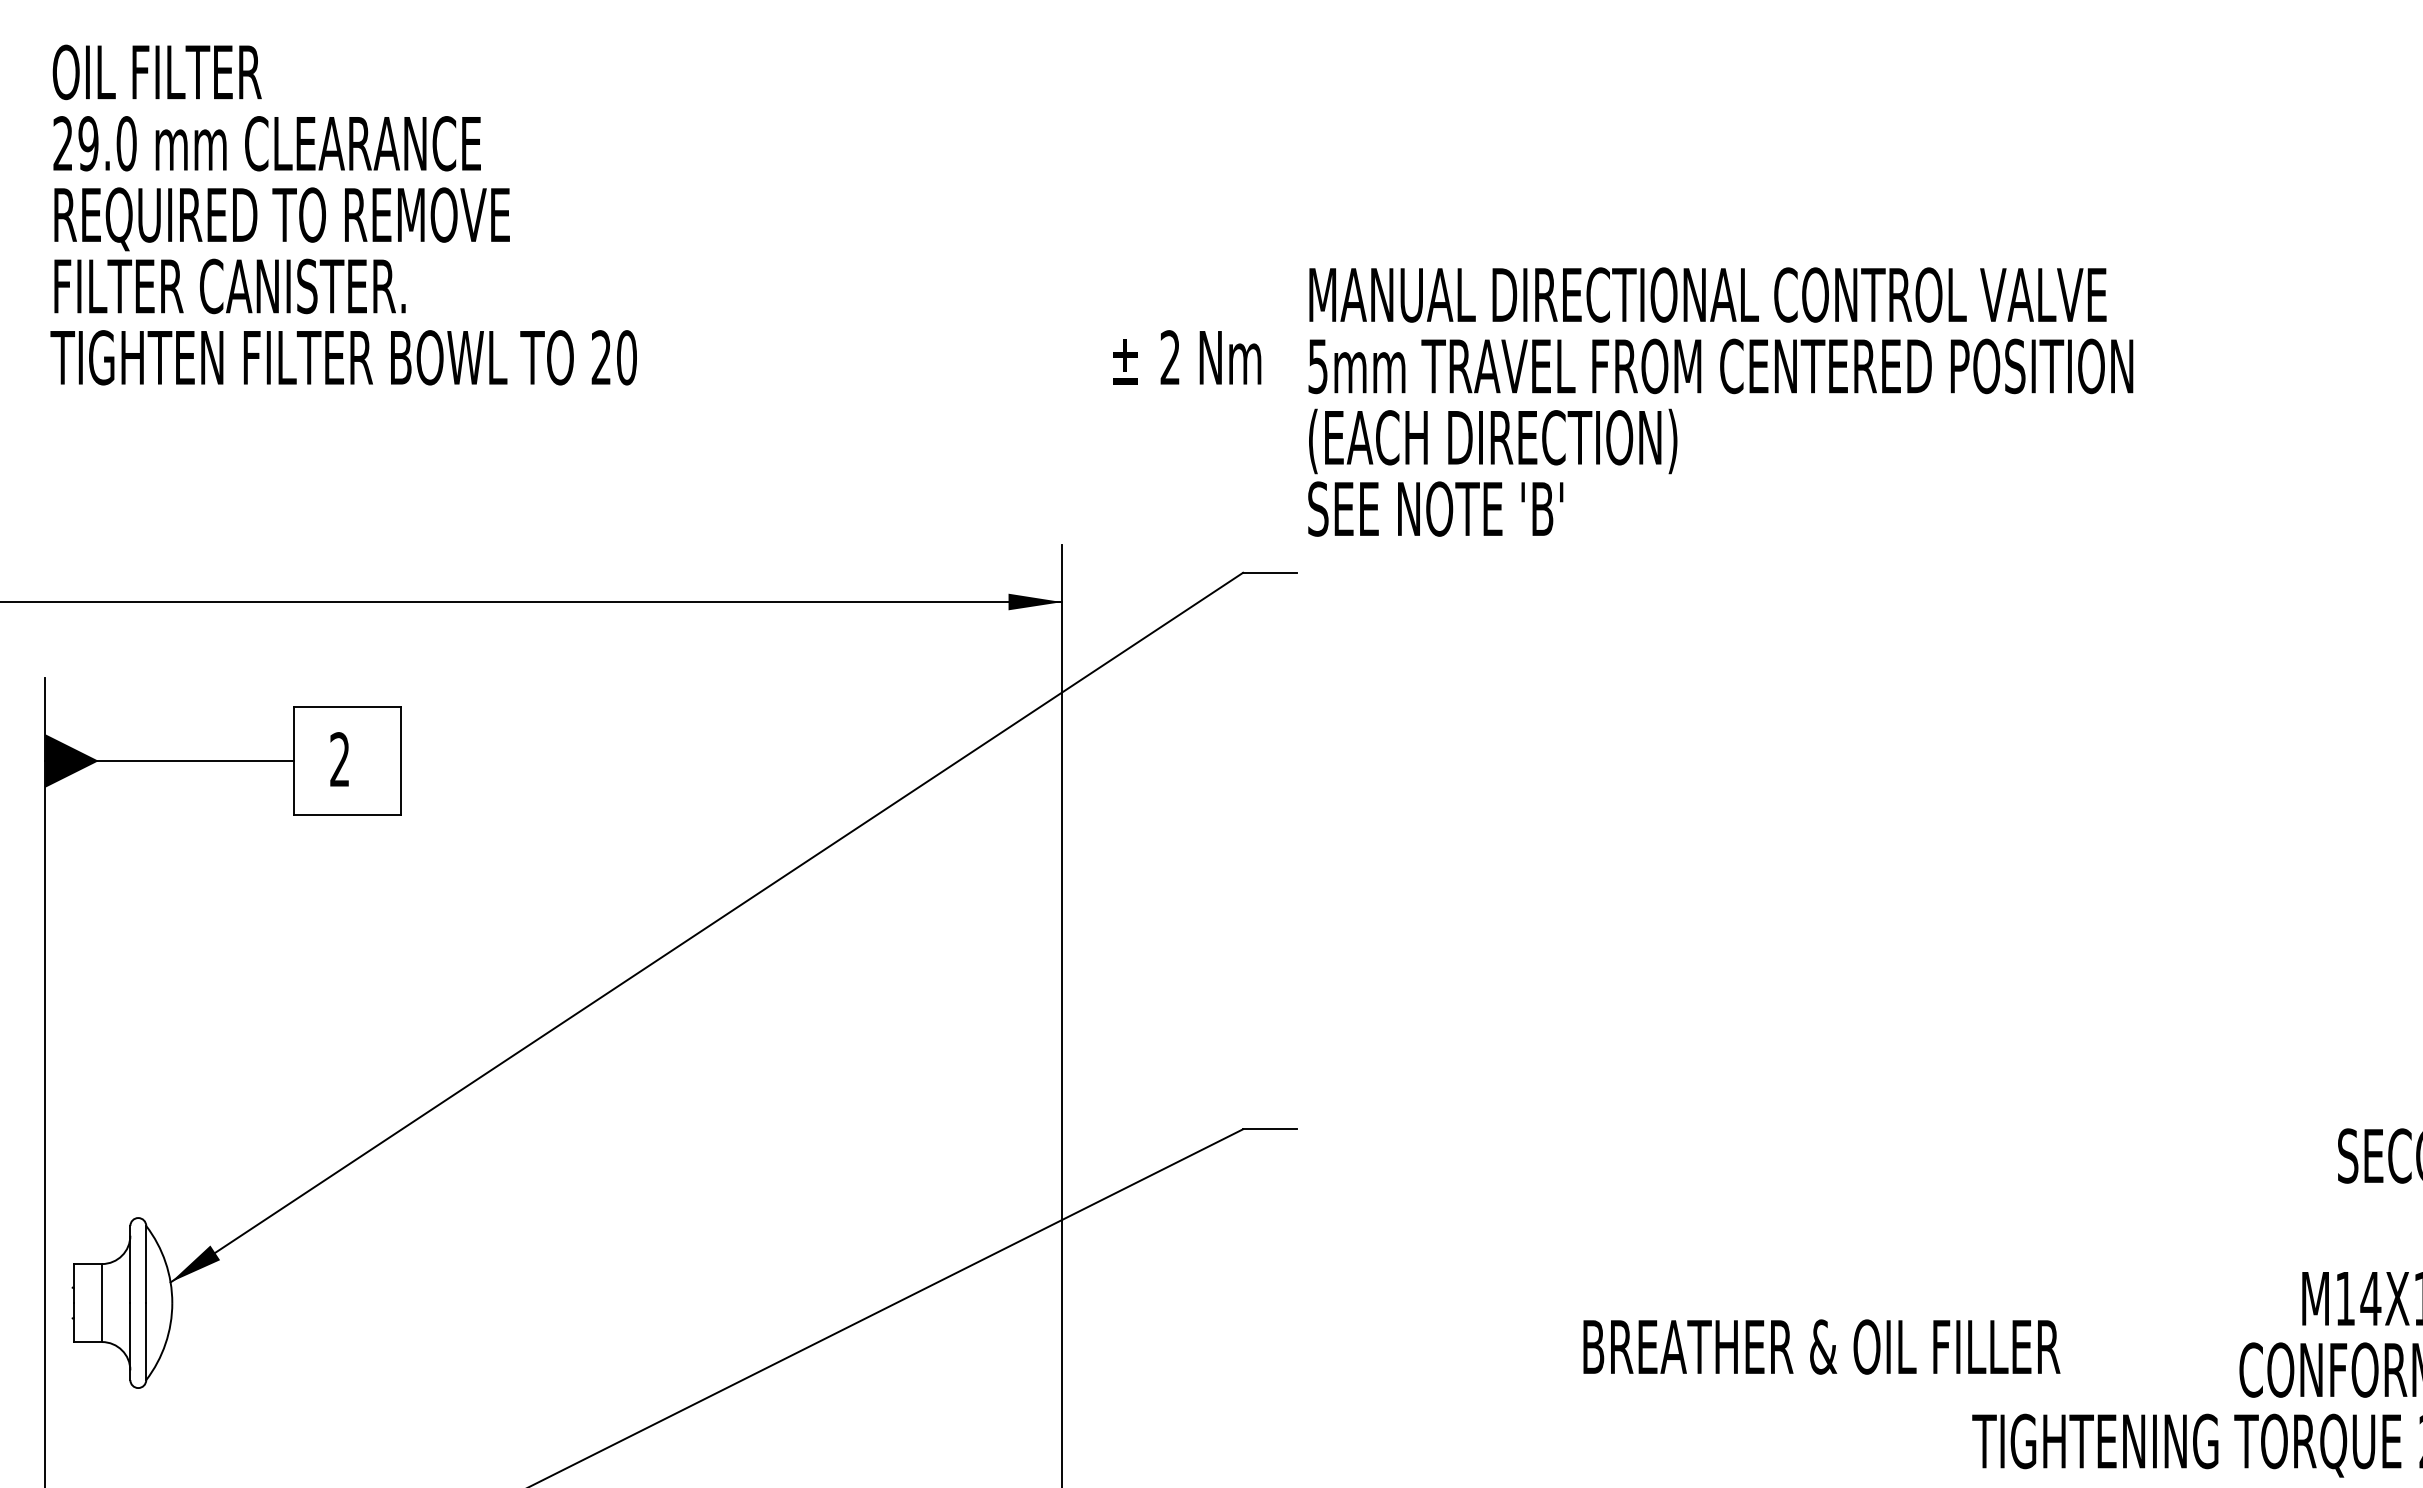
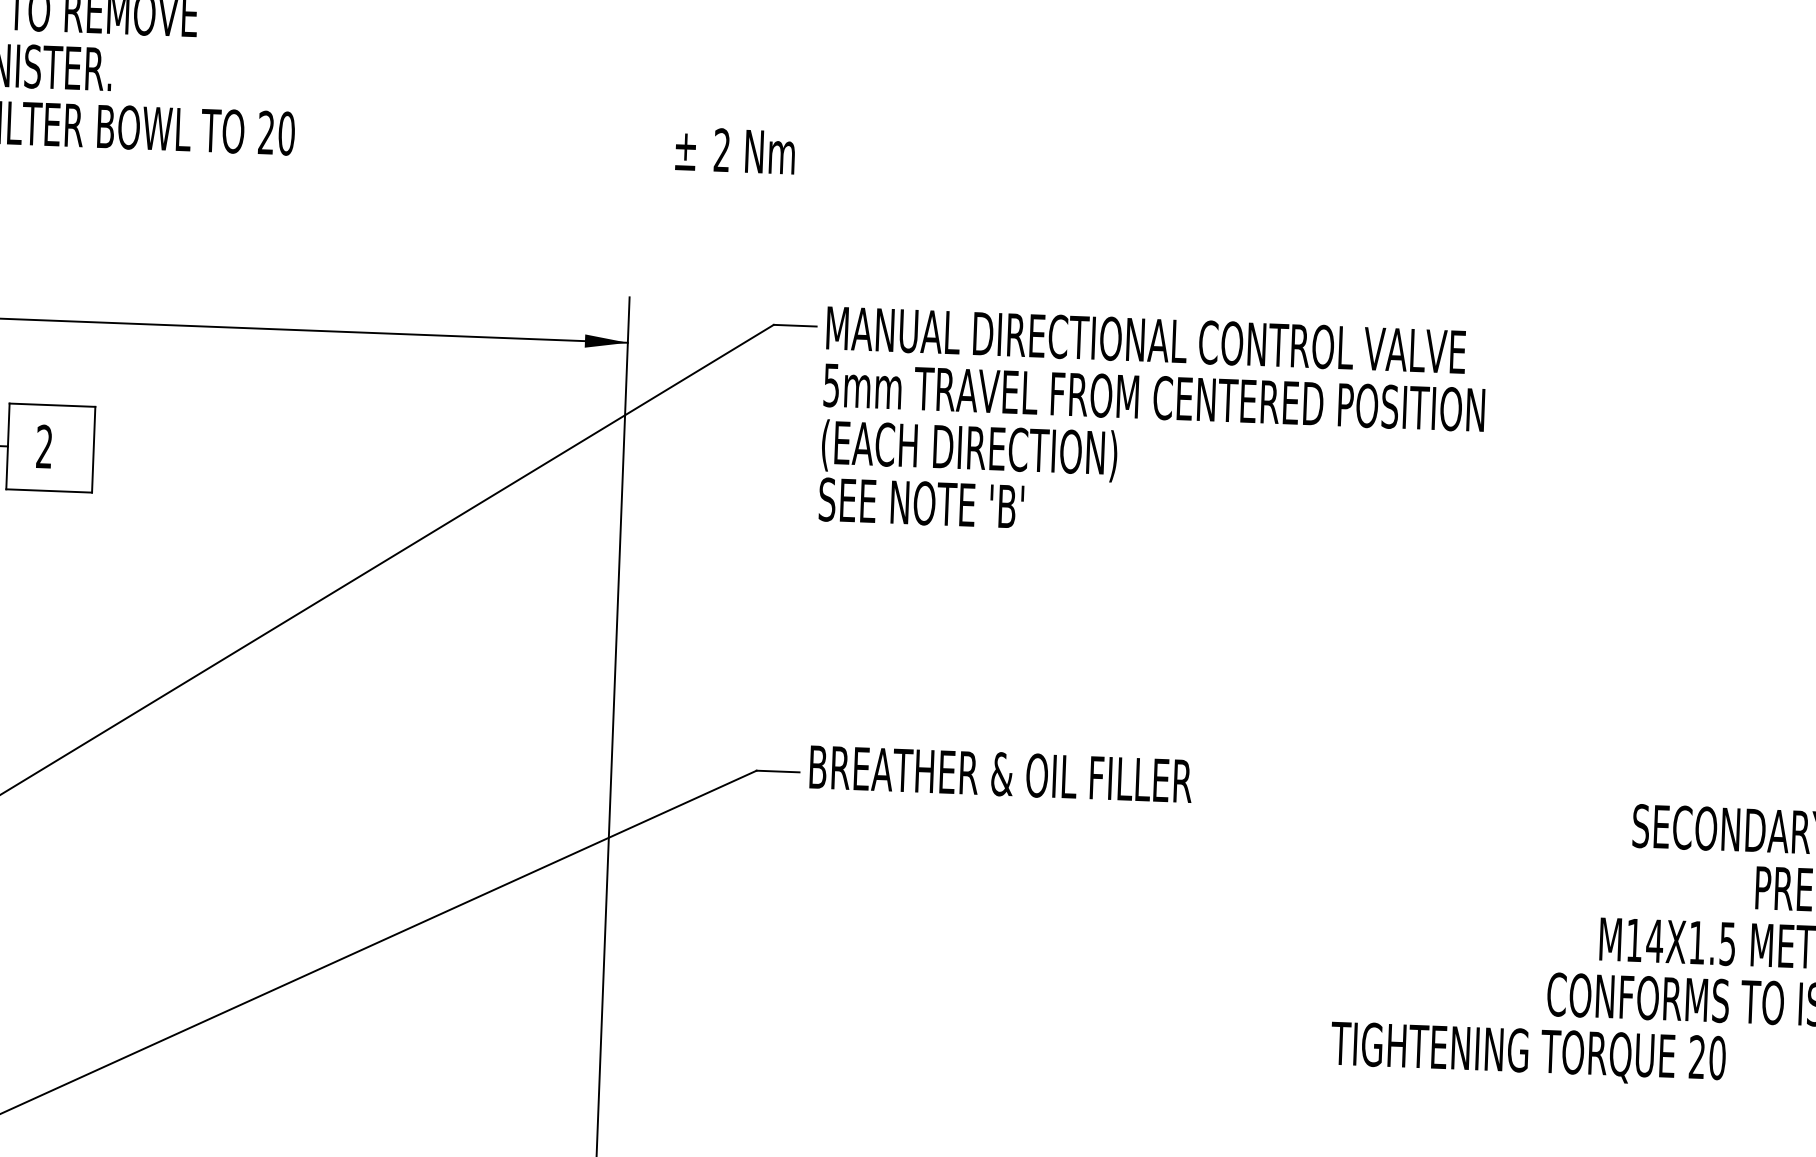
text: (1720, 401) -> (1152, 425), moved
text: (1821, 1346) -> (1000, 773), moved

